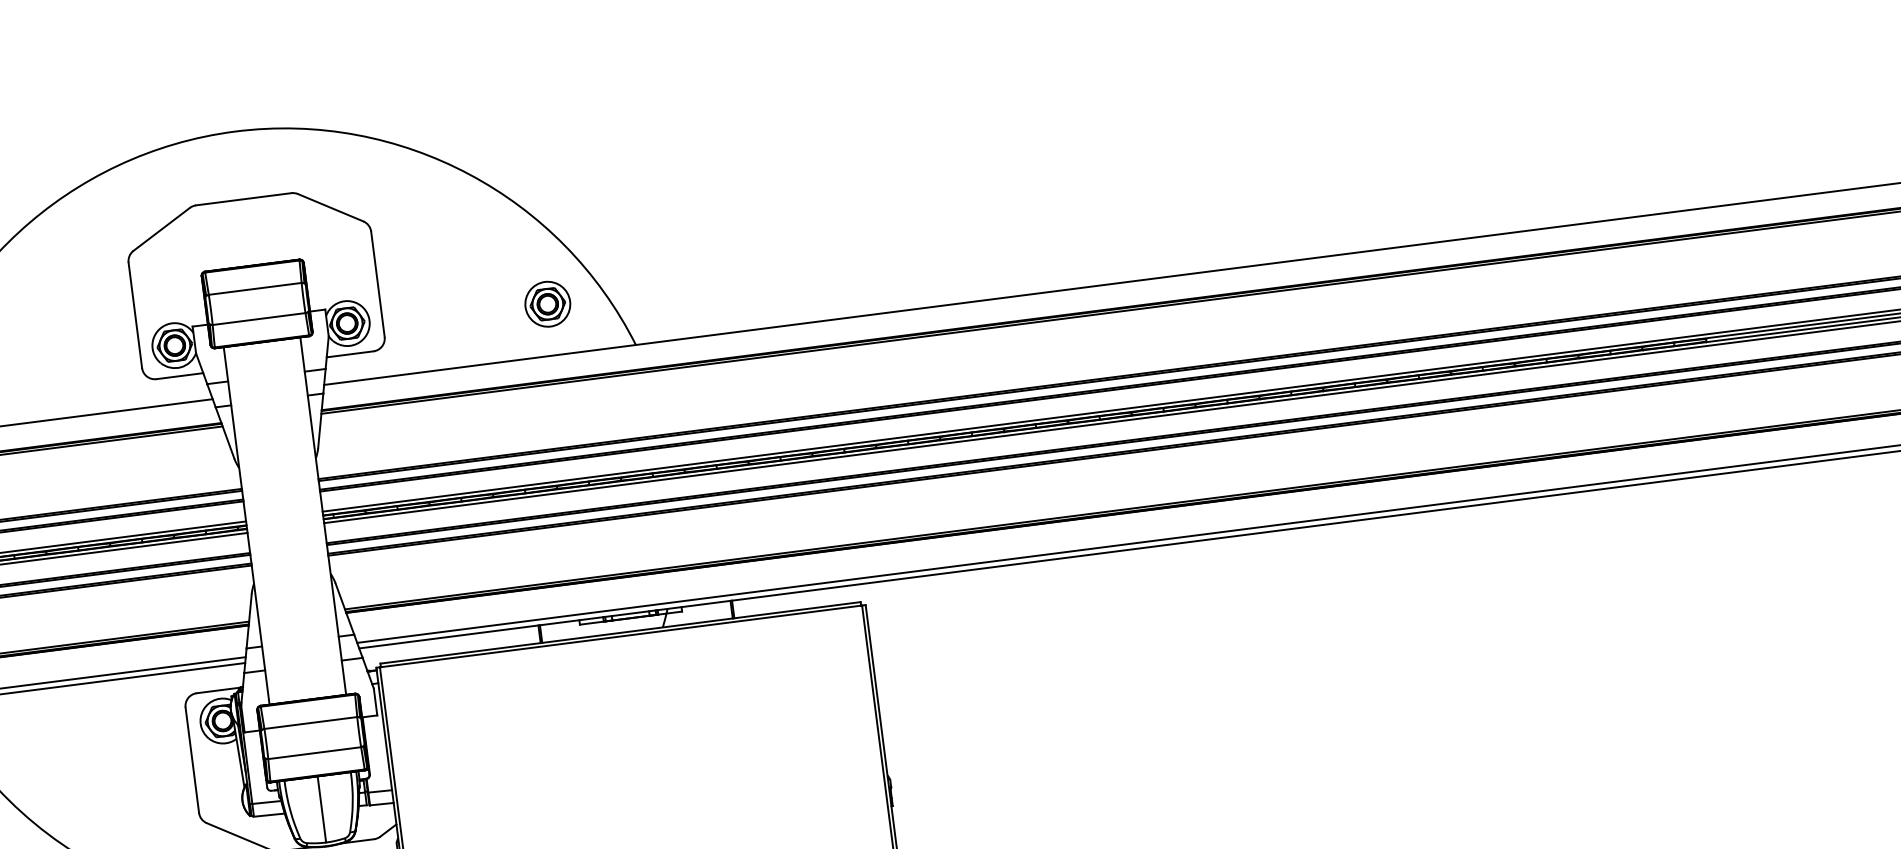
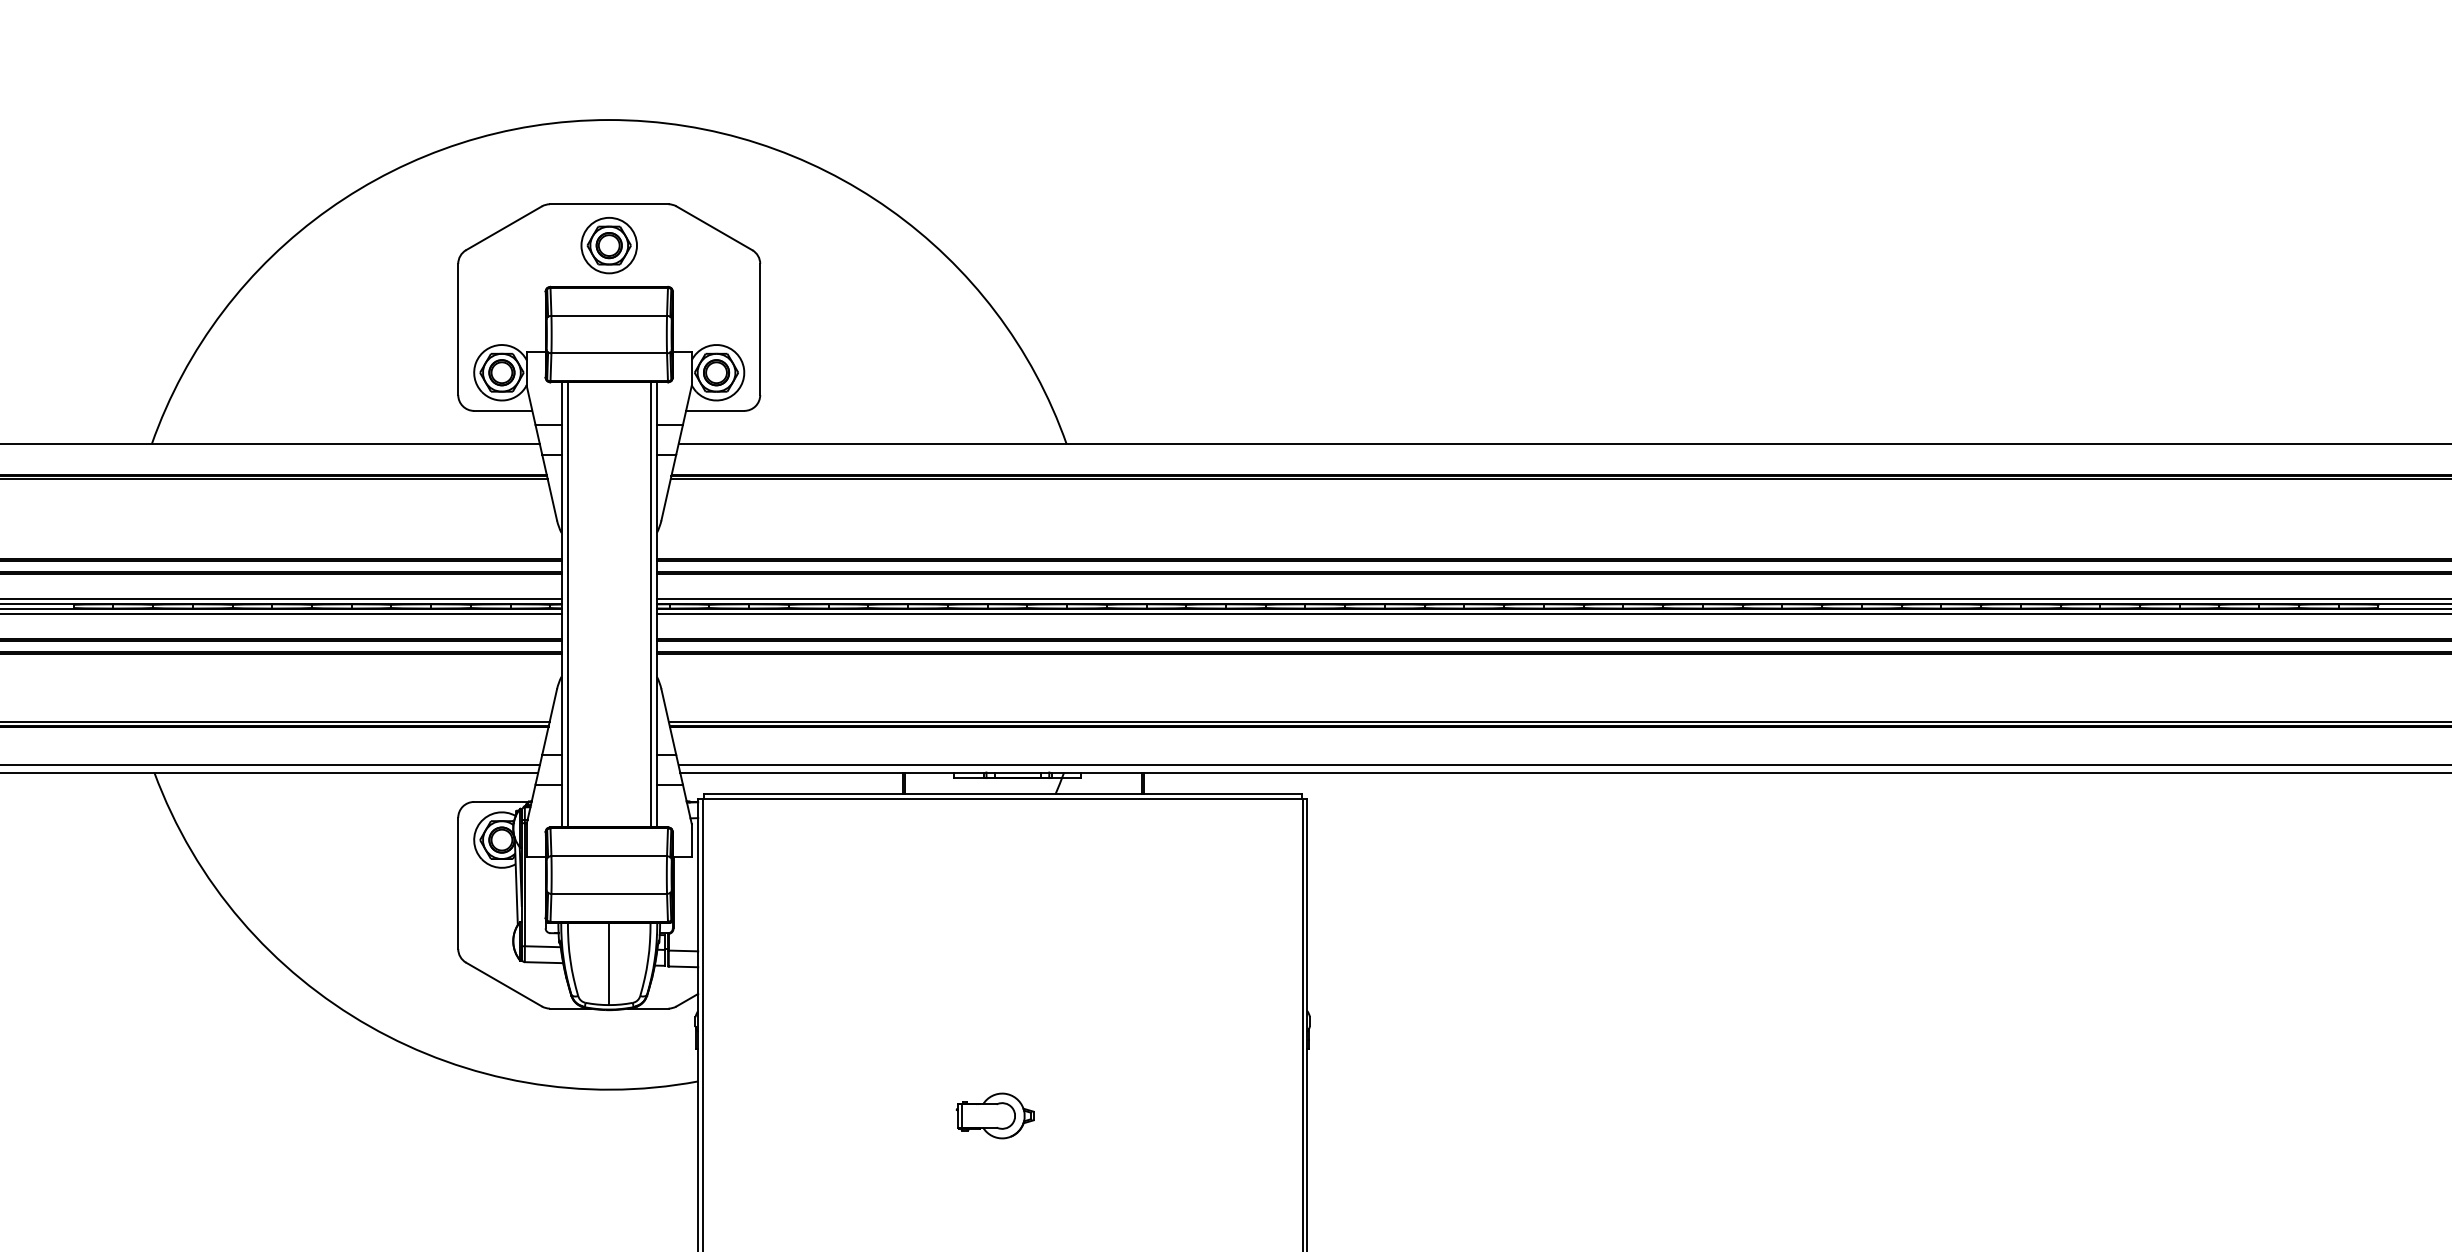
part: (547, 304) -> (608, 245), moved
line: (318, 516) -> (650, 604), added
line: (251, 525) -> (567, 604), added

